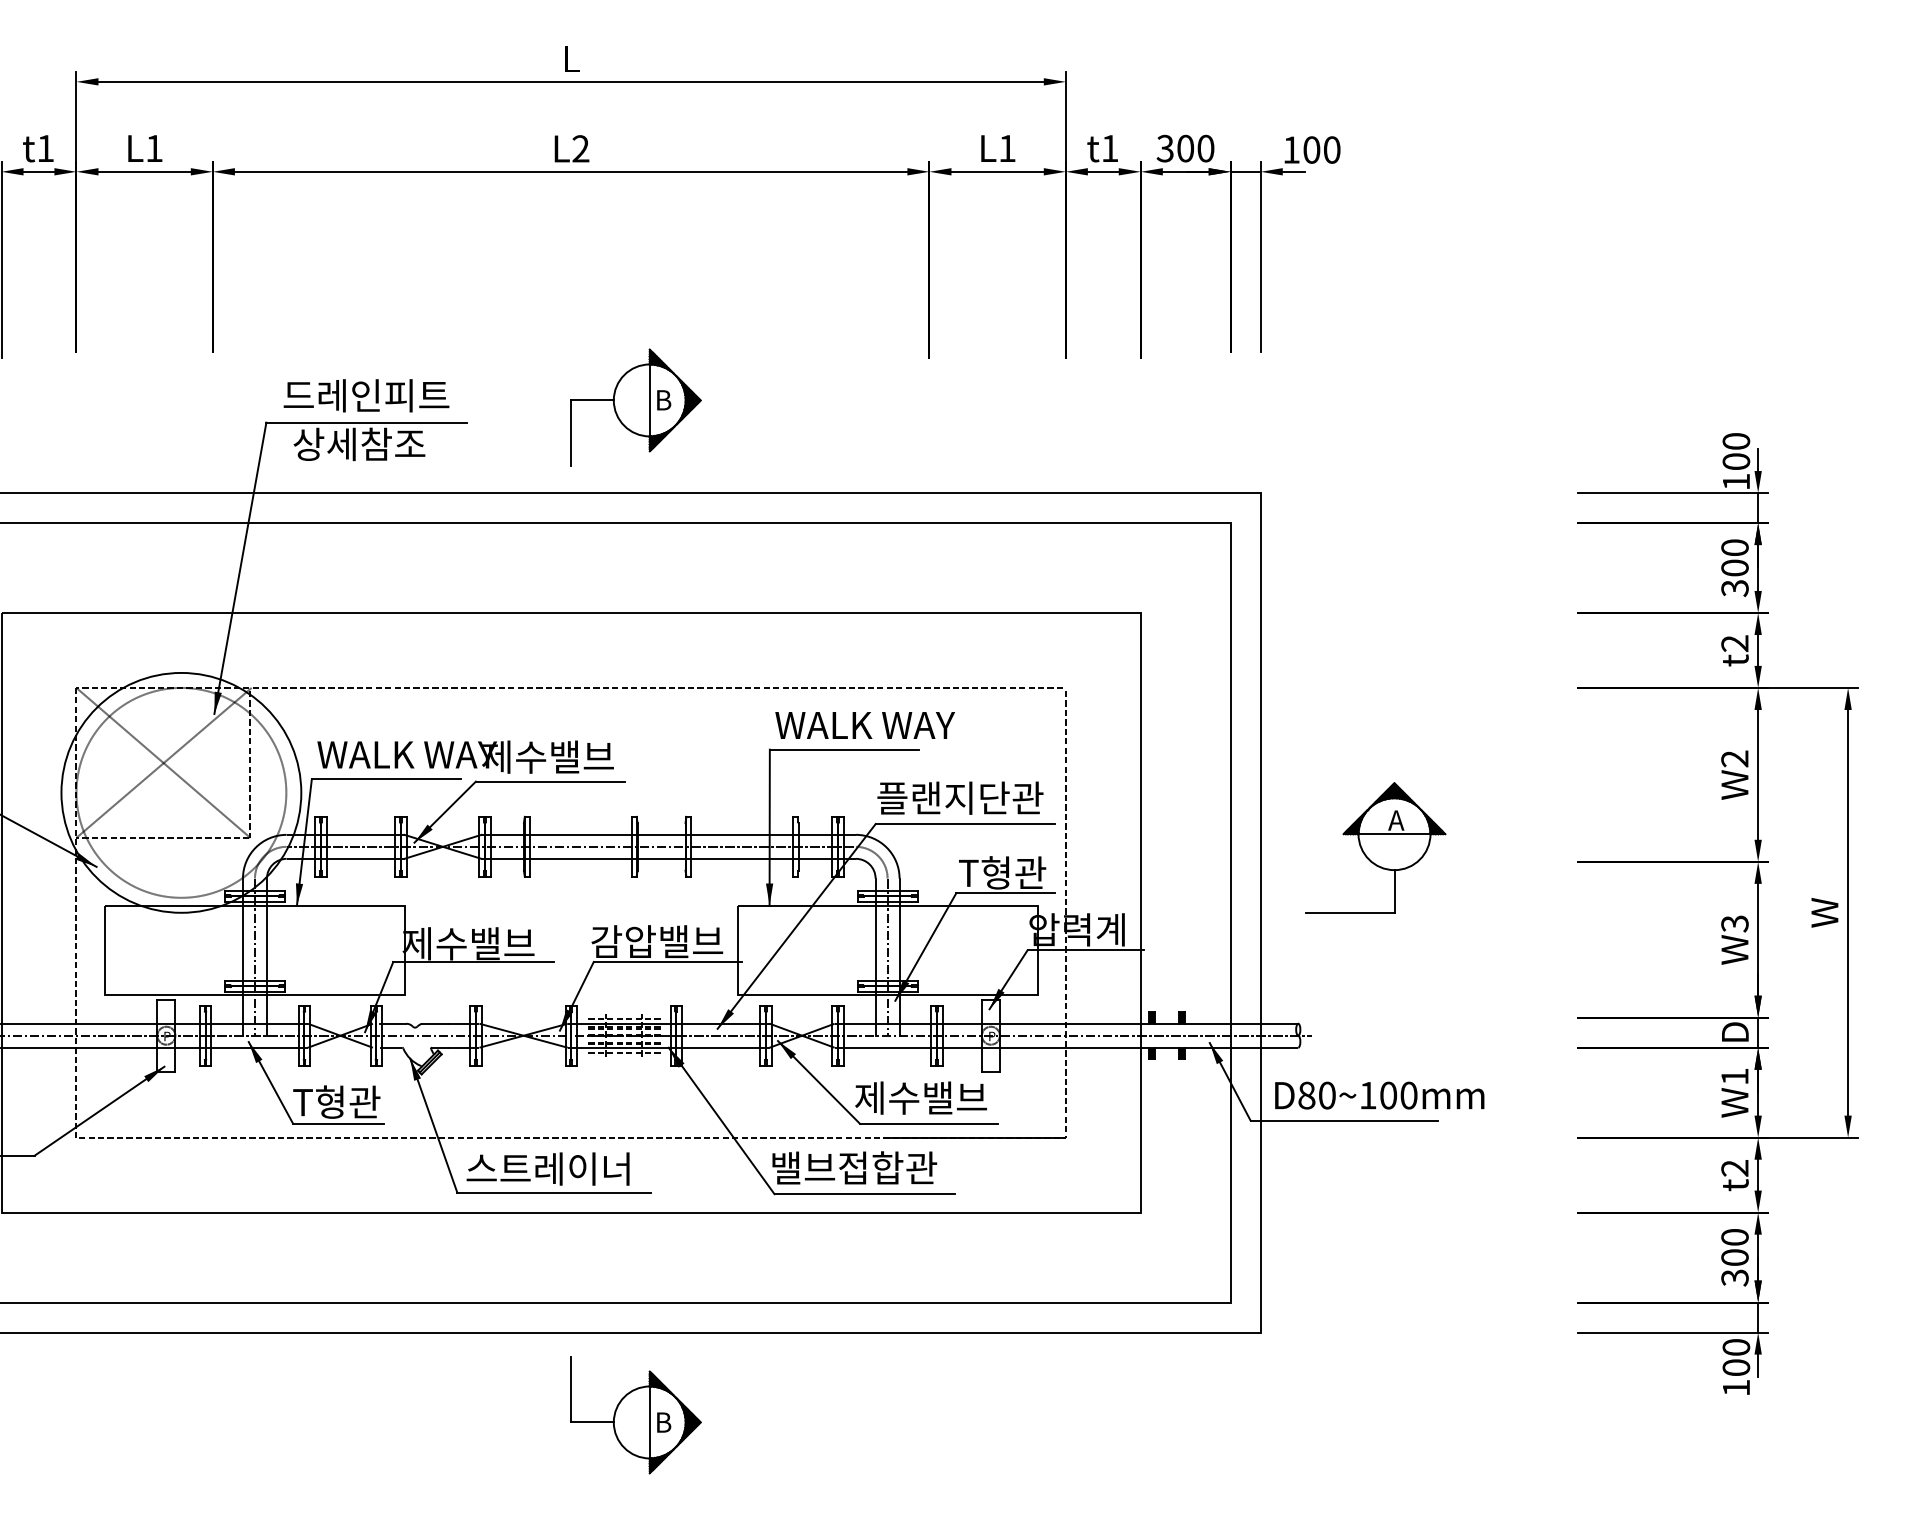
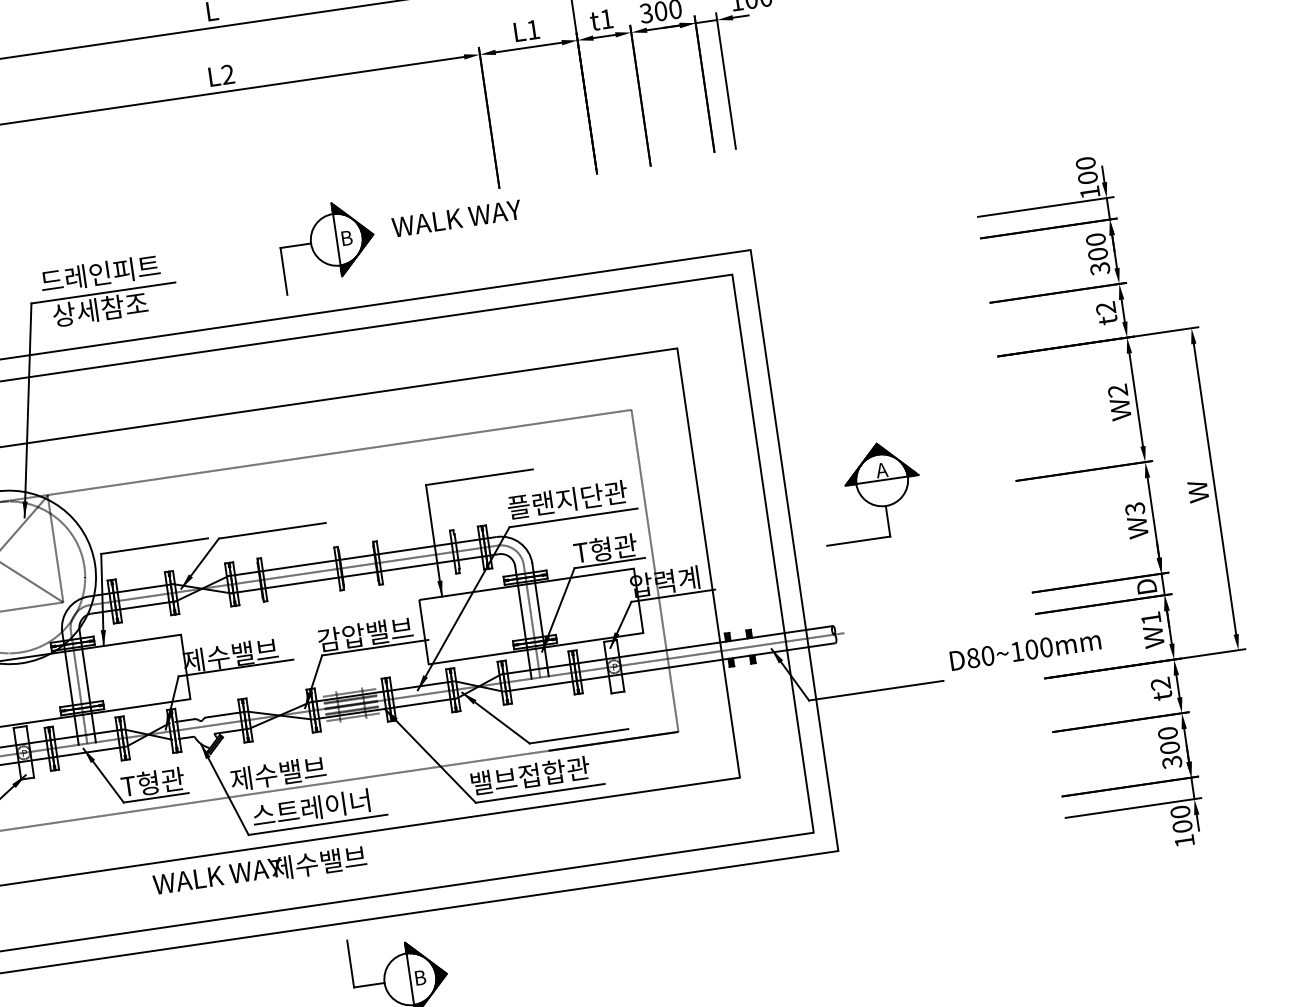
part: (635, 407) -> (327, 246), moved
text: (864, 725) -> (456, 218), moved
text: (465, 756) -> (259, 871), moved
text: (1379, 1095) -> (1025, 650), moved
text: (920, 1097) -> (277, 773), moved

